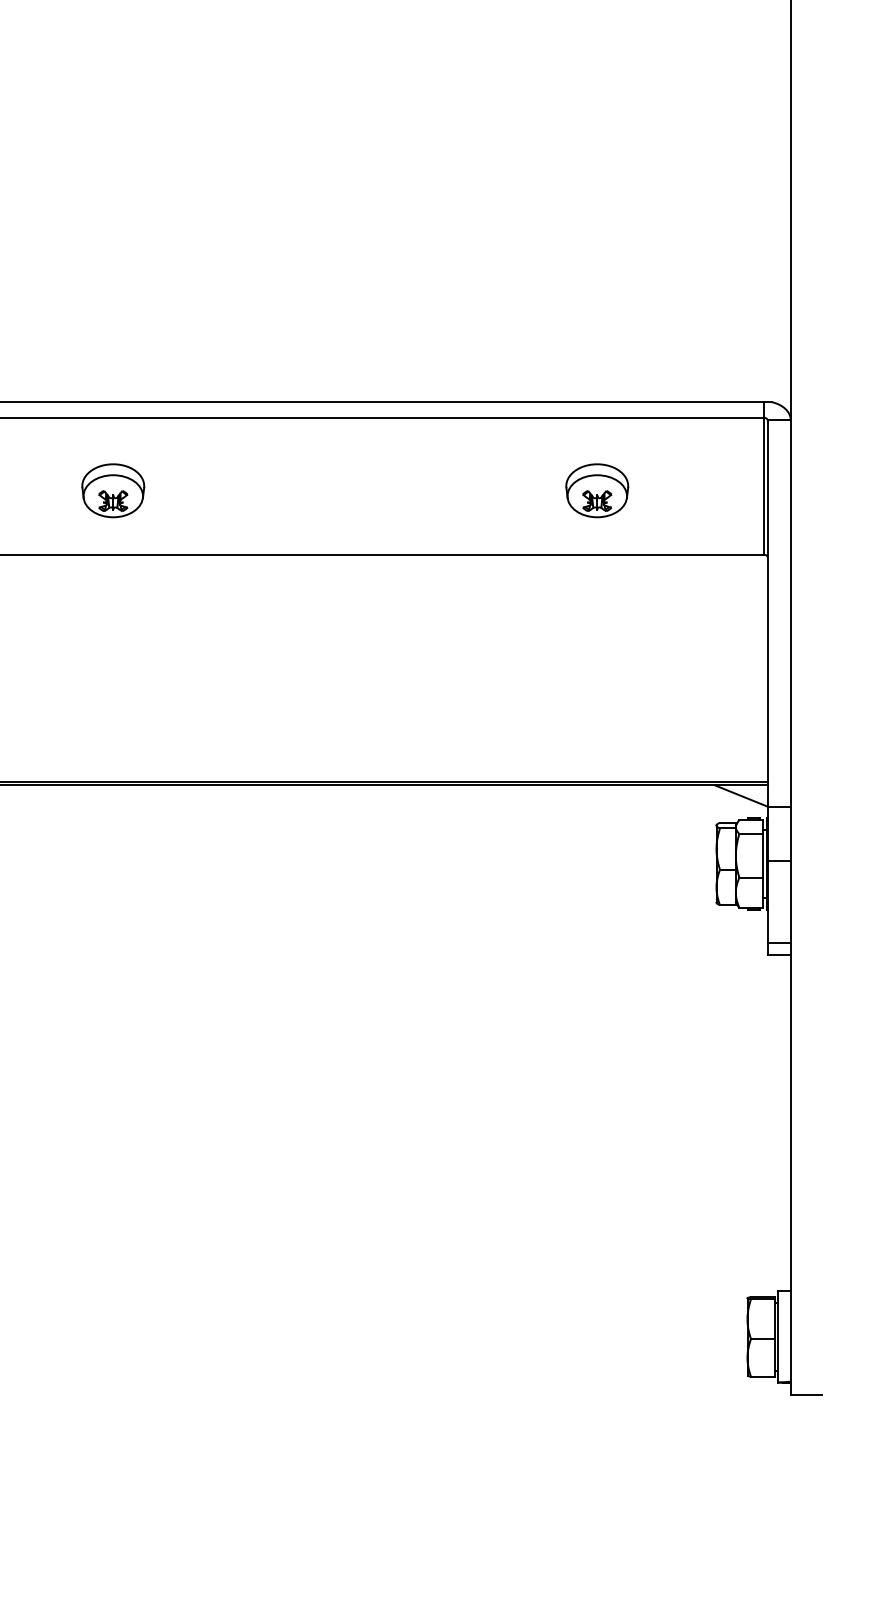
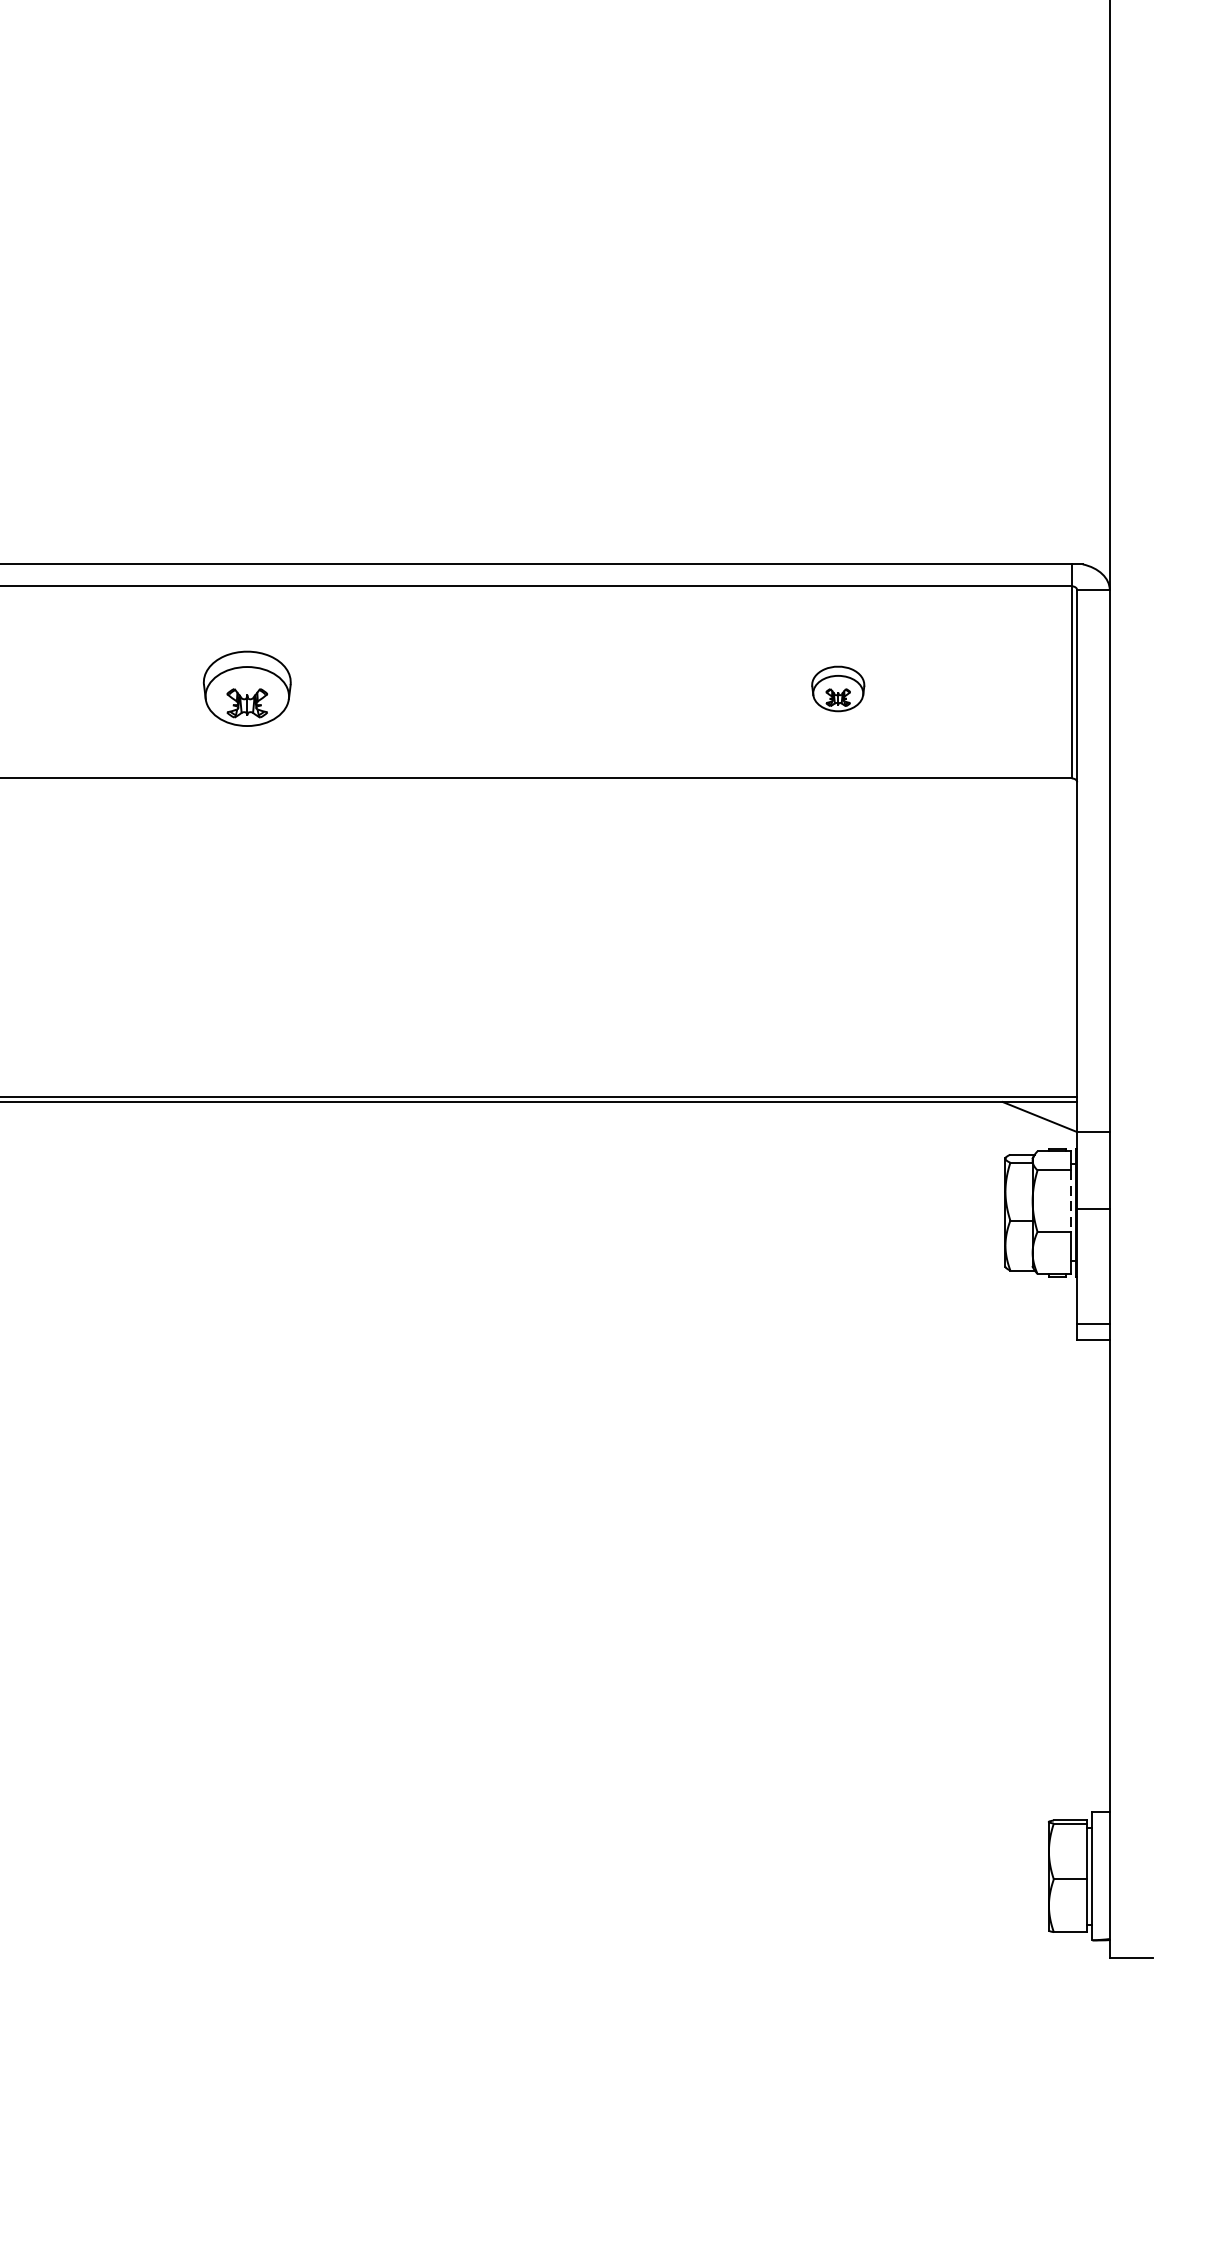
part: (113, 490) -> (247, 688), moved
part: (597, 490) -> (838, 688), size x0.6
line: (762, 855) -> (1070, 1200), solid -> dashed

